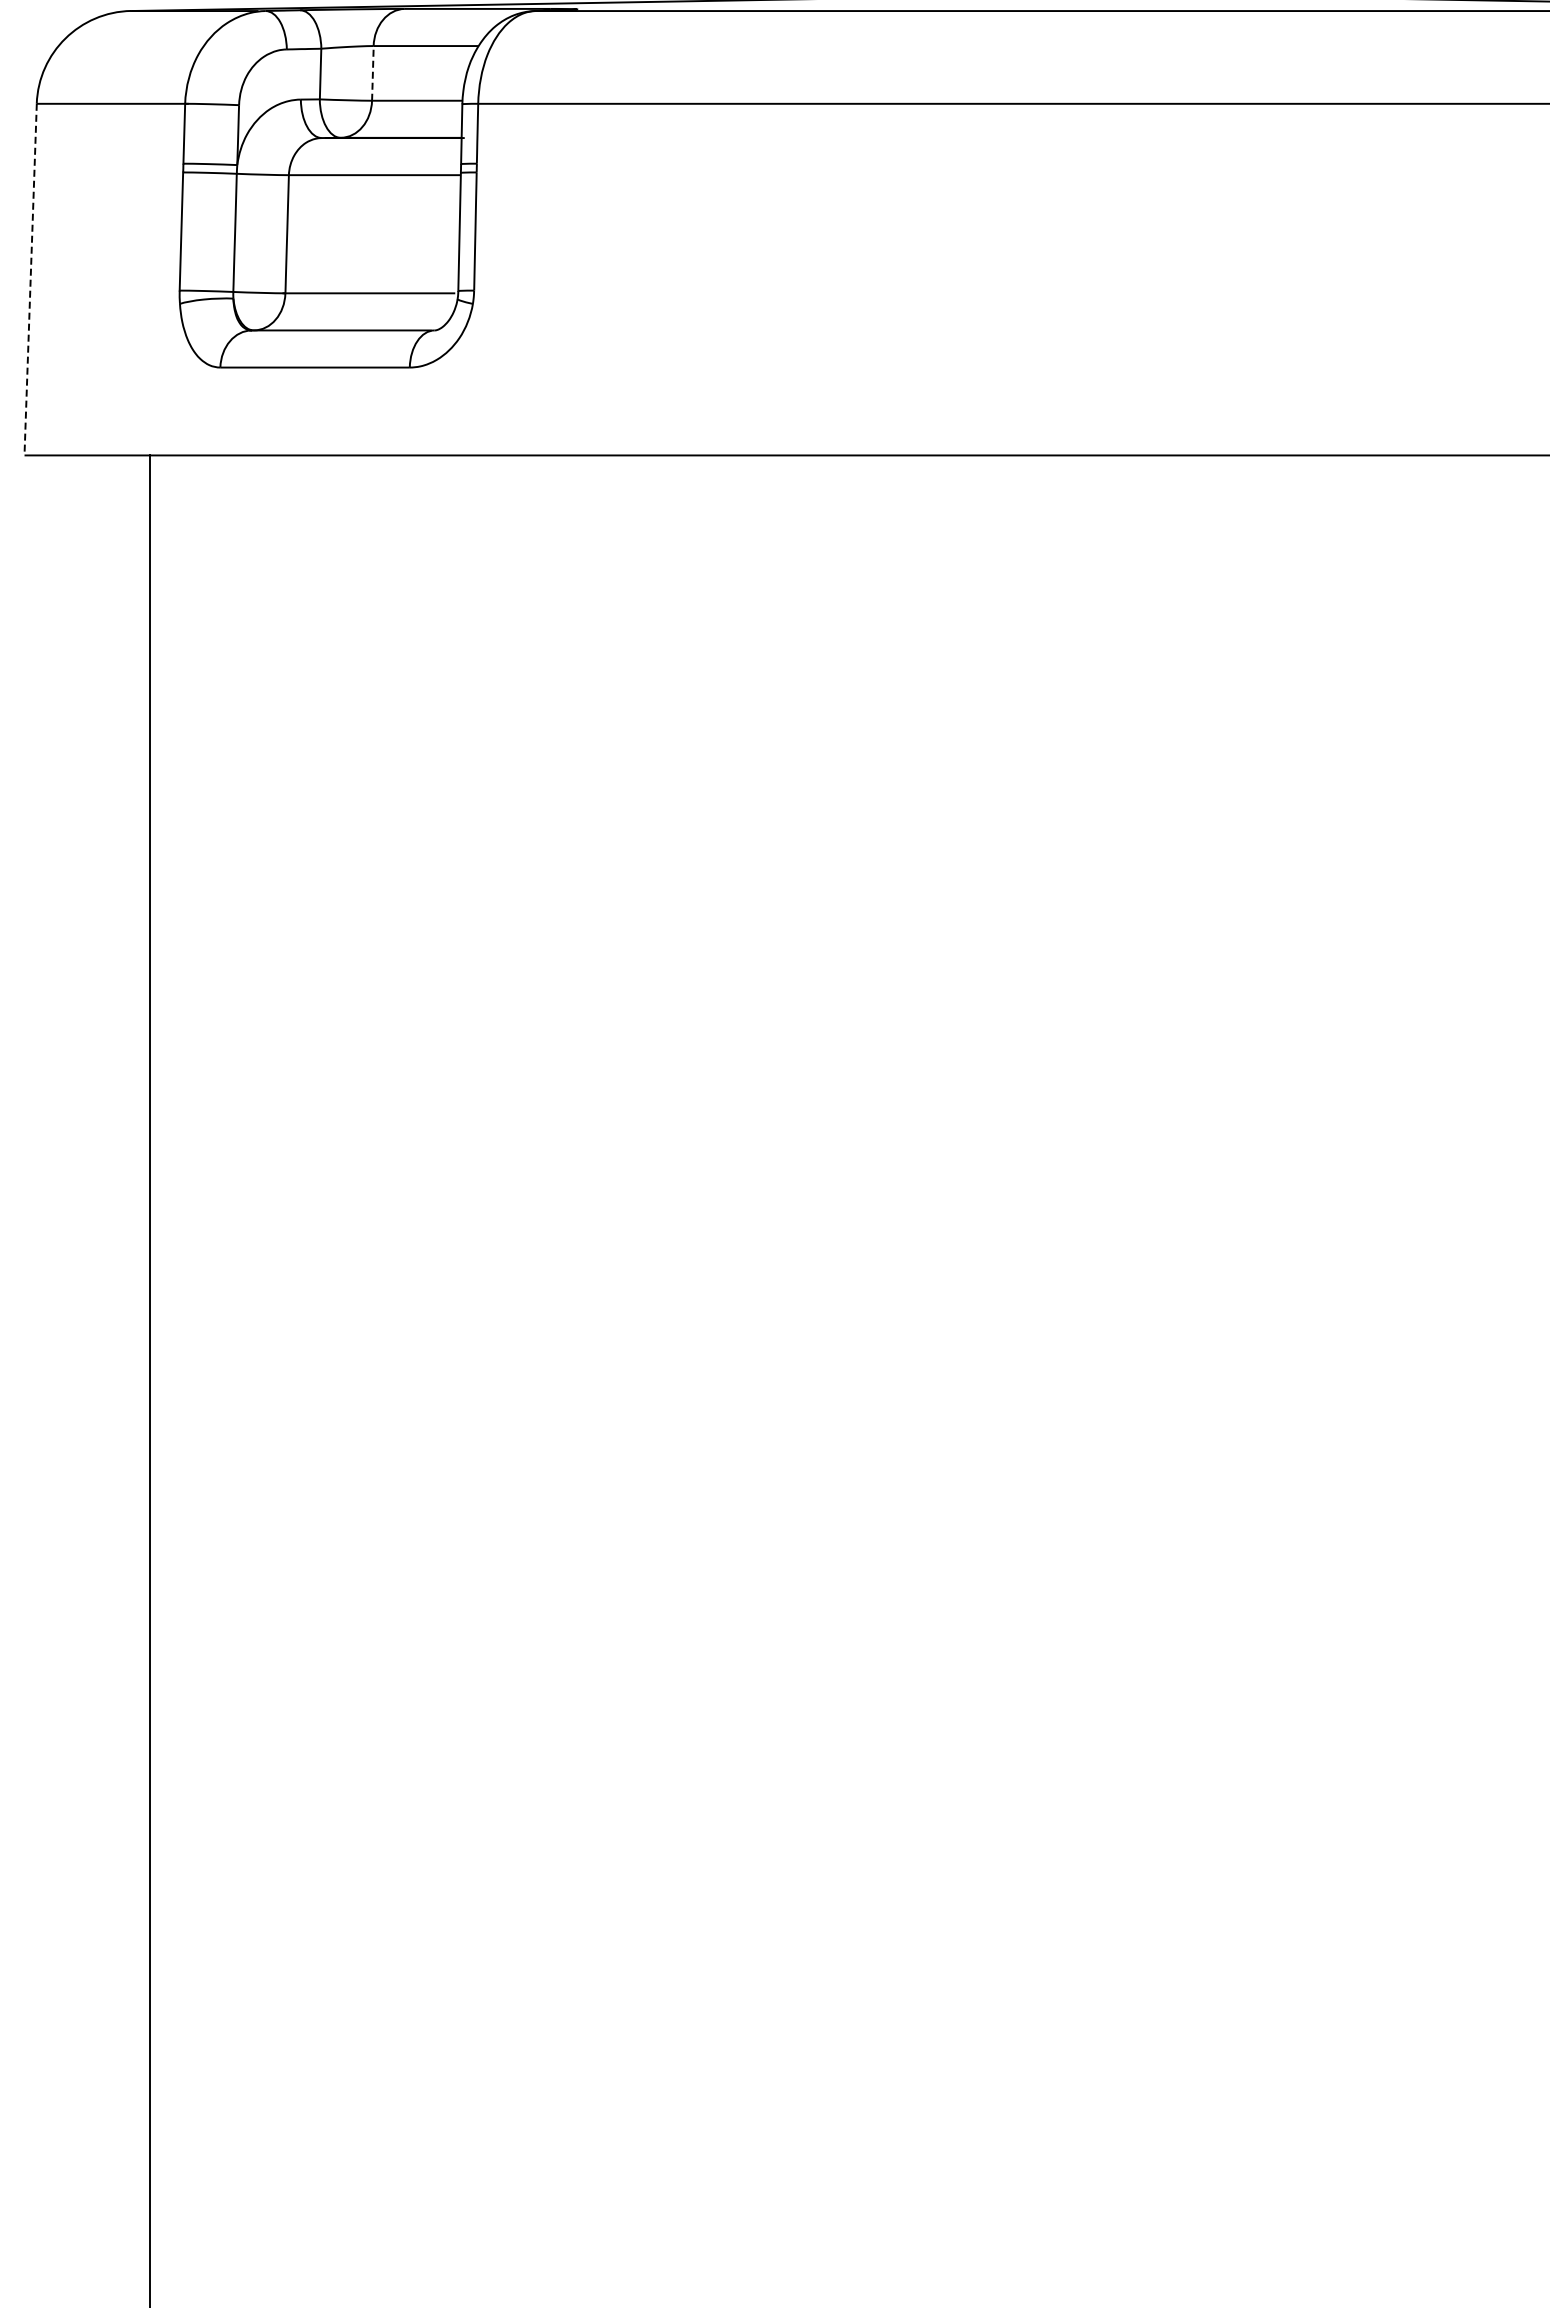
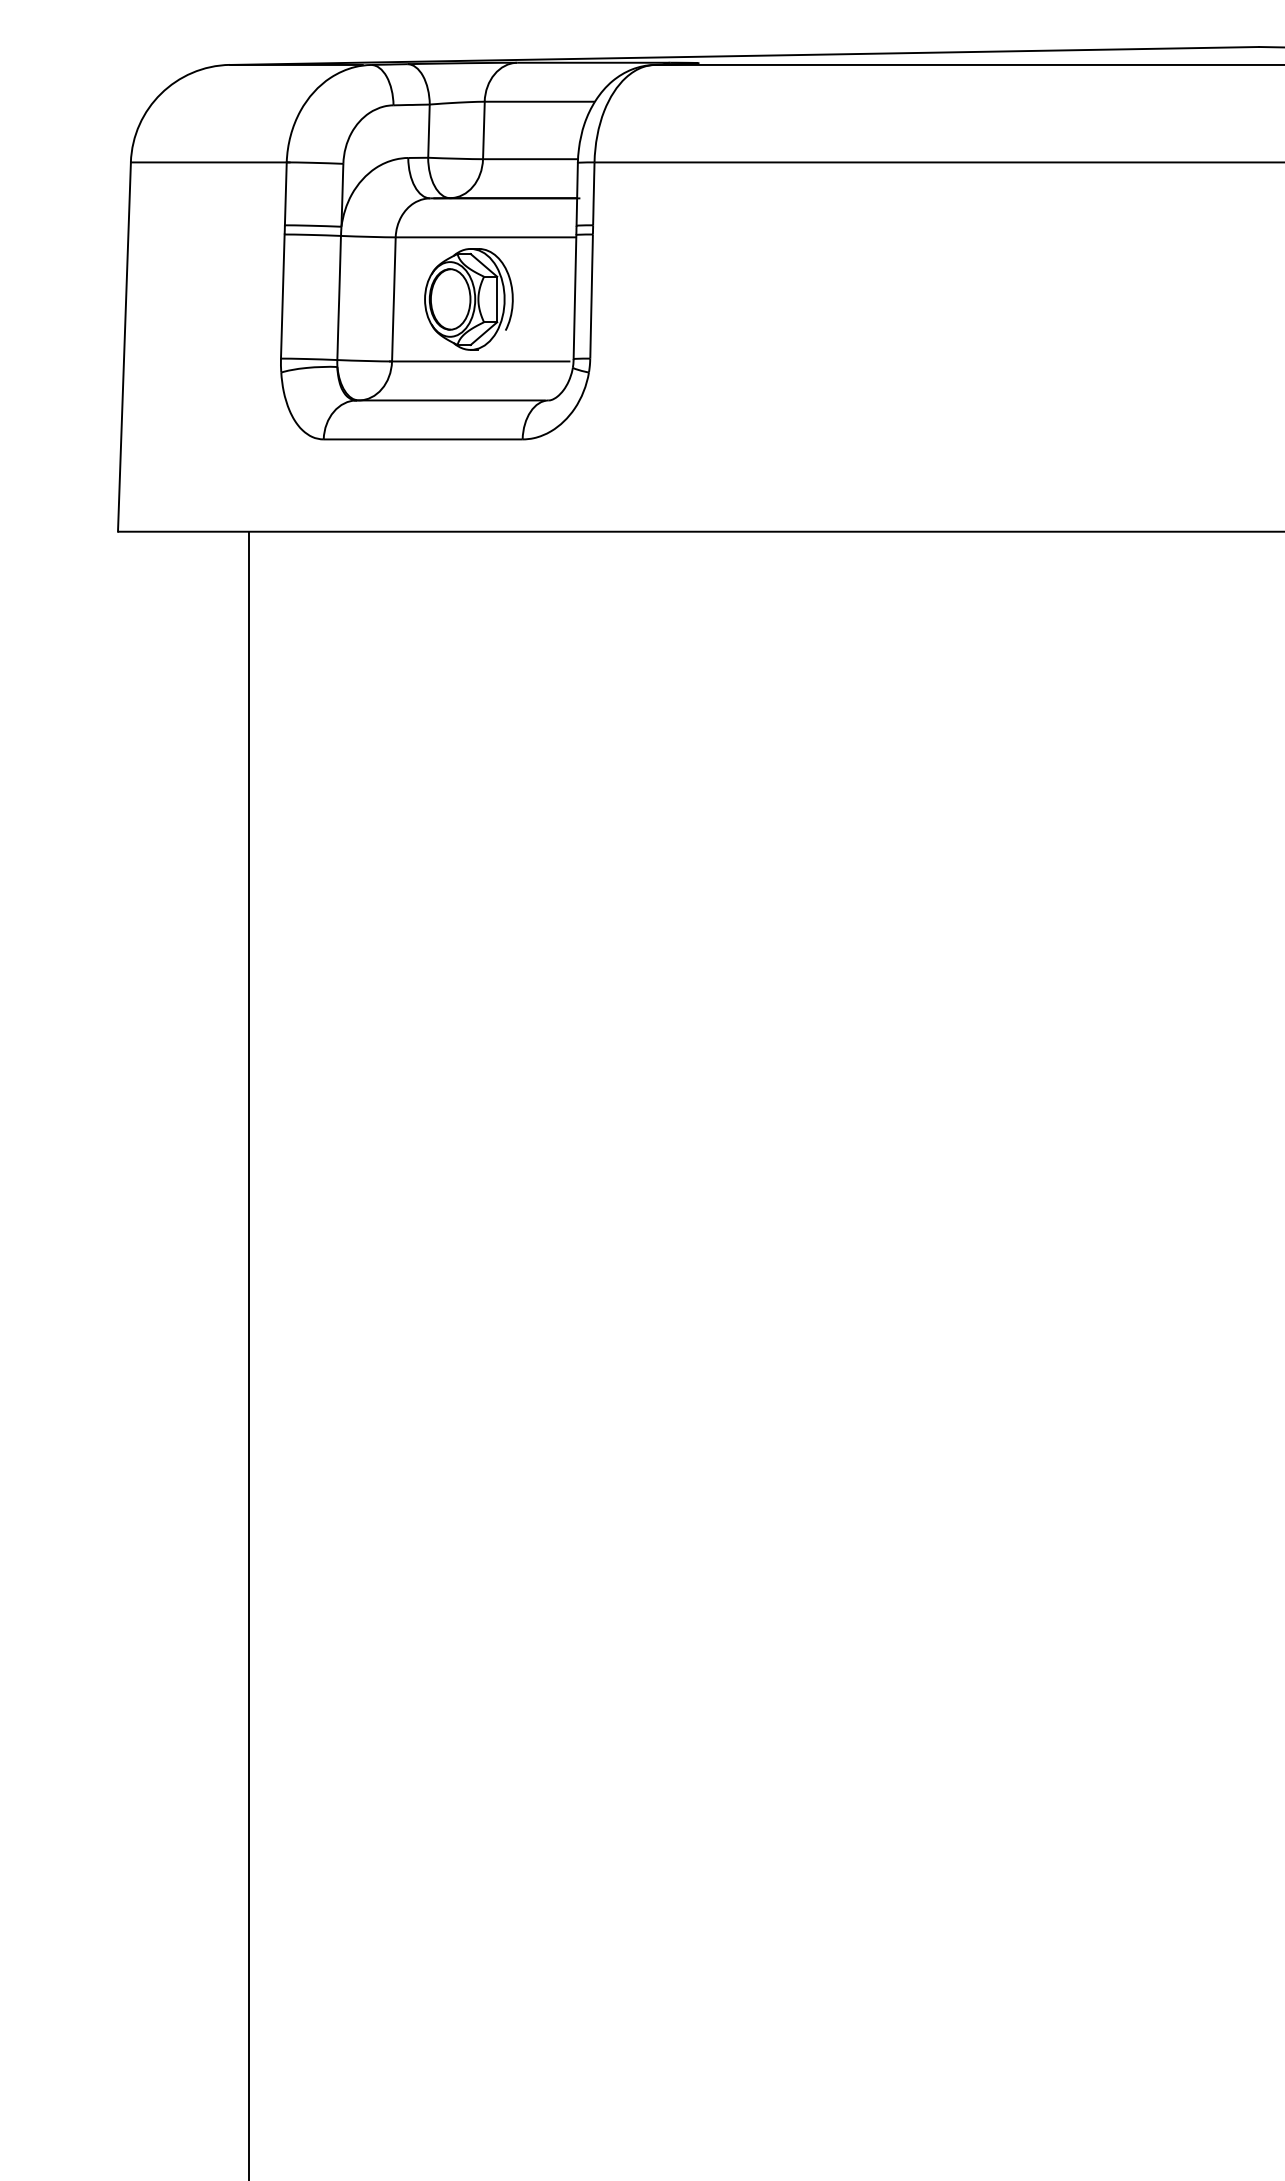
line: (372, 72) -> (483, 129), dashed -> solid
part: (358, 234) -> (468, 299), added
line: (30, 279) -> (124, 346), dashed -> solid

